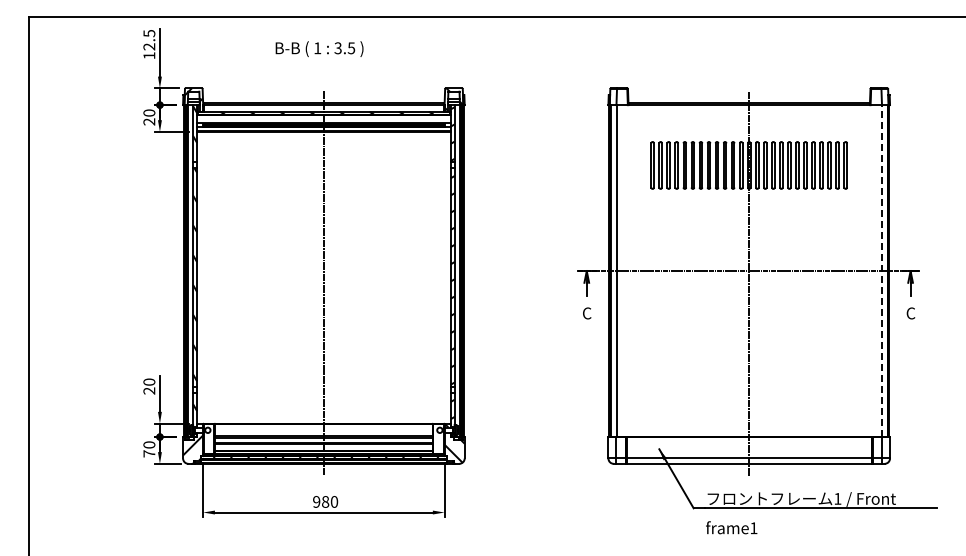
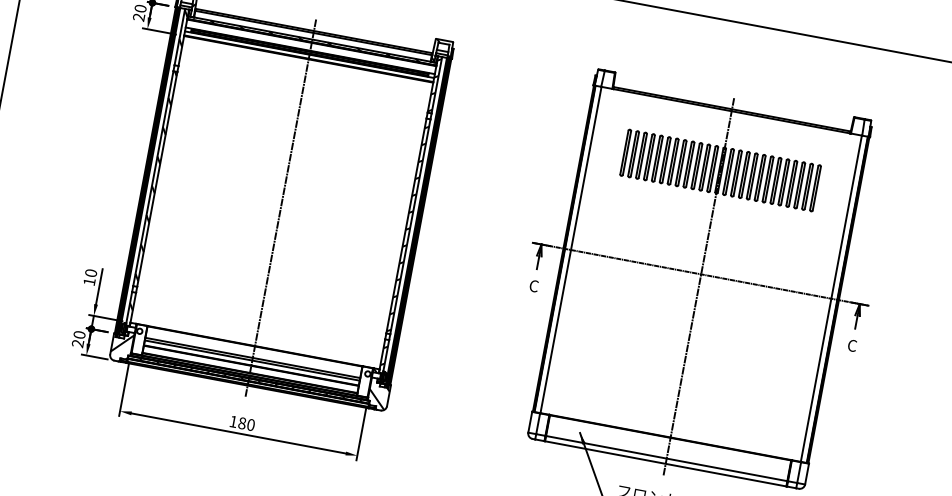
line: (881, 271) -> (831, 299), dashed -> solid
text: (149, 390) -> (89, 281), 20 -> 10
text: (149, 453) -> (78, 343), 70 -> 20
text: (316, 501) -> (233, 421), 980 -> 180

